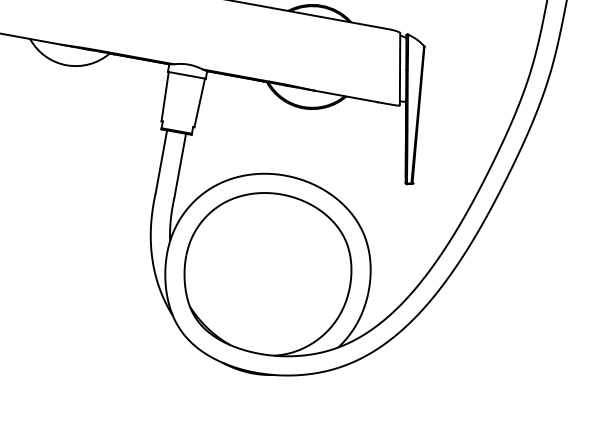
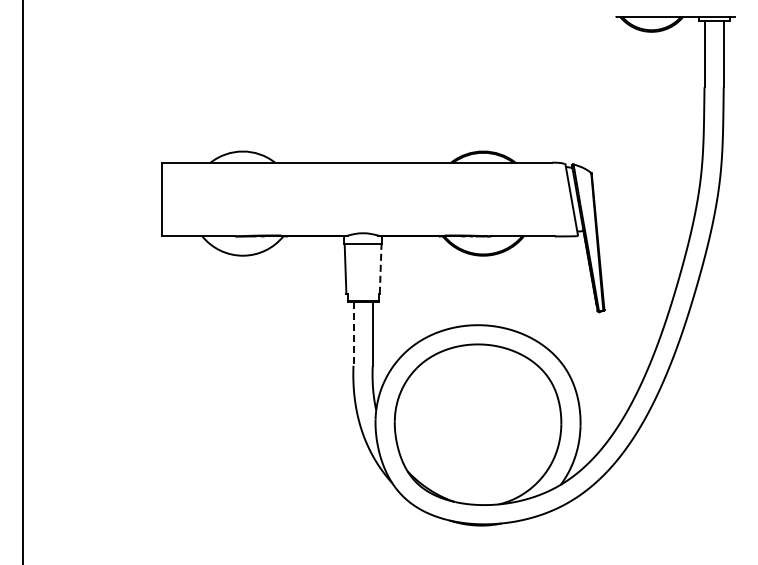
line: (199, 102) -> (380, 268), solid -> dashed
line: (161, 161) -> (353, 333), solid -> dashed

